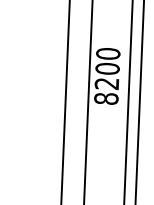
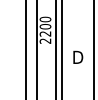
text: (106, 97) -> (45, 40), 8200 -> 2200

